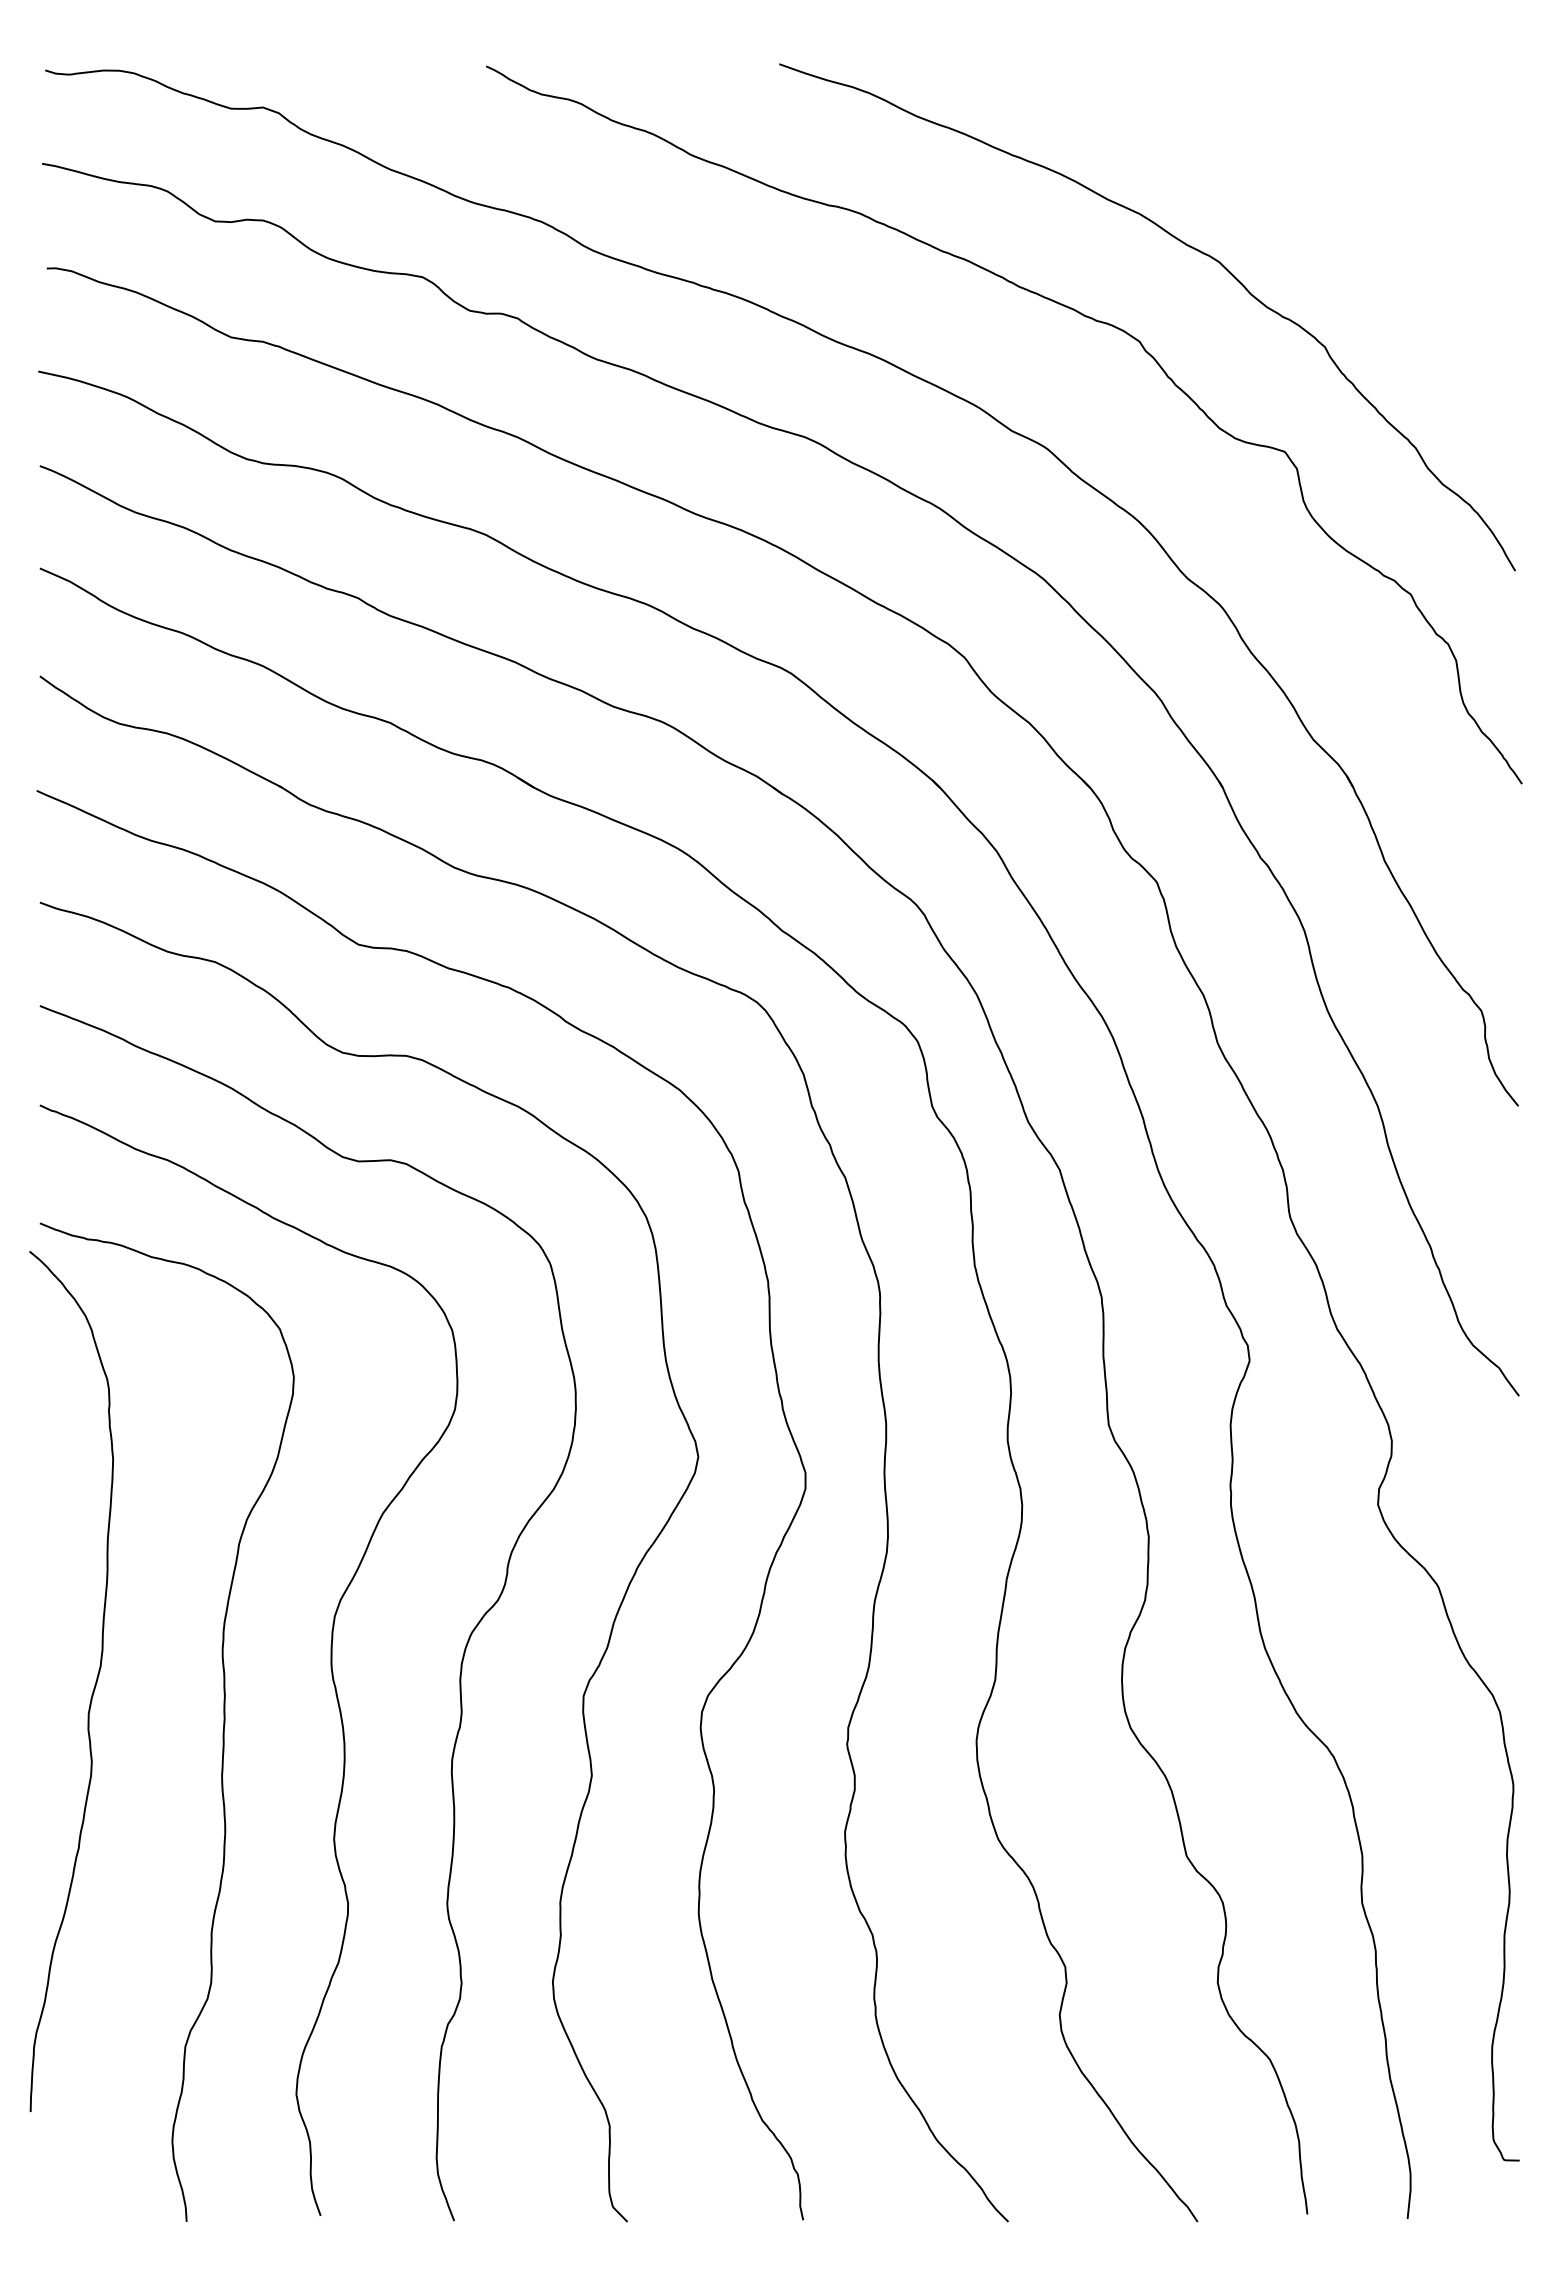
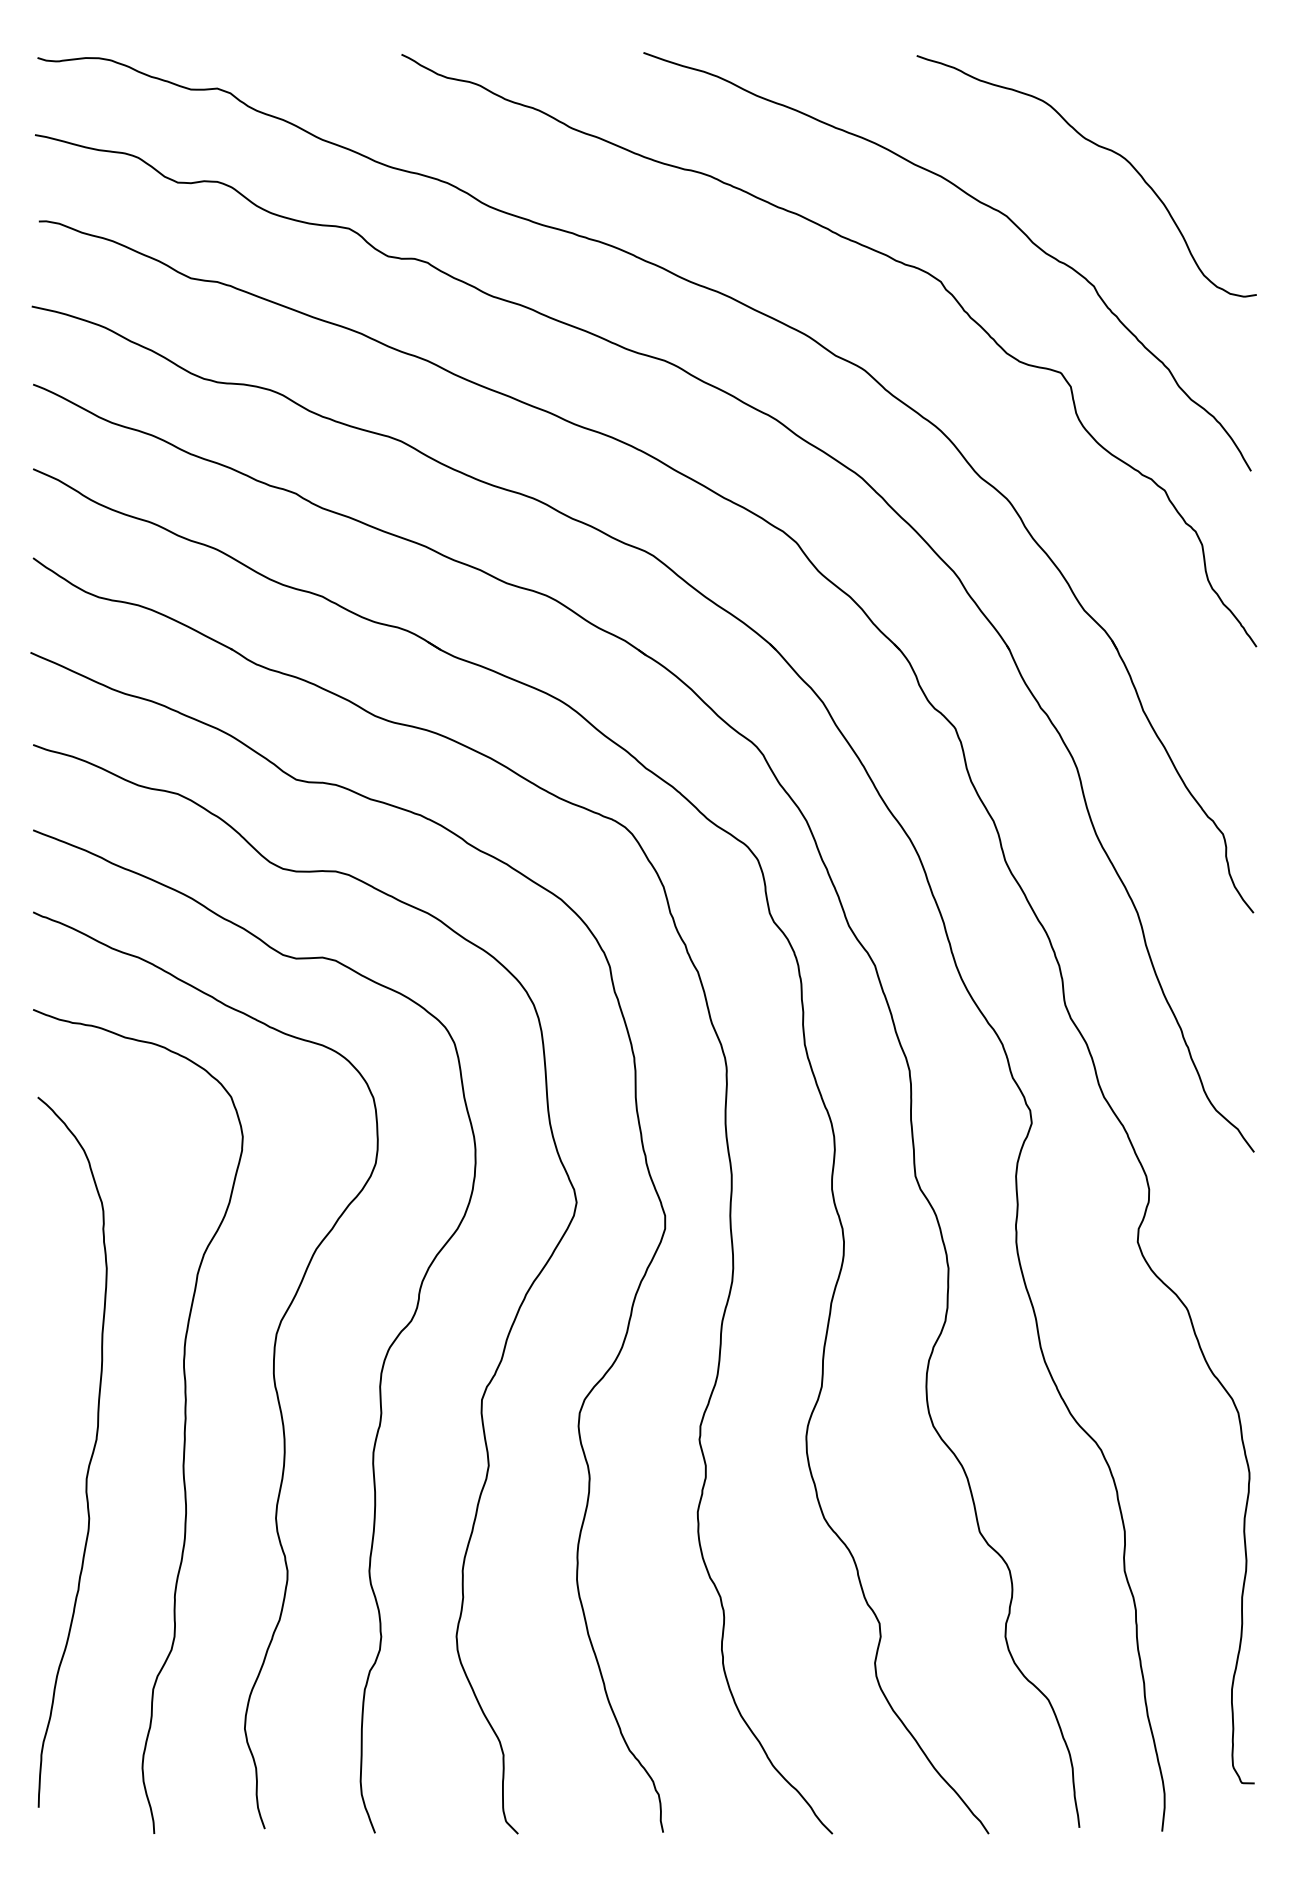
curve: (1331, 178) -> (1099, 147), added
curve: (93, 1688) -> (90, 1458), moved

